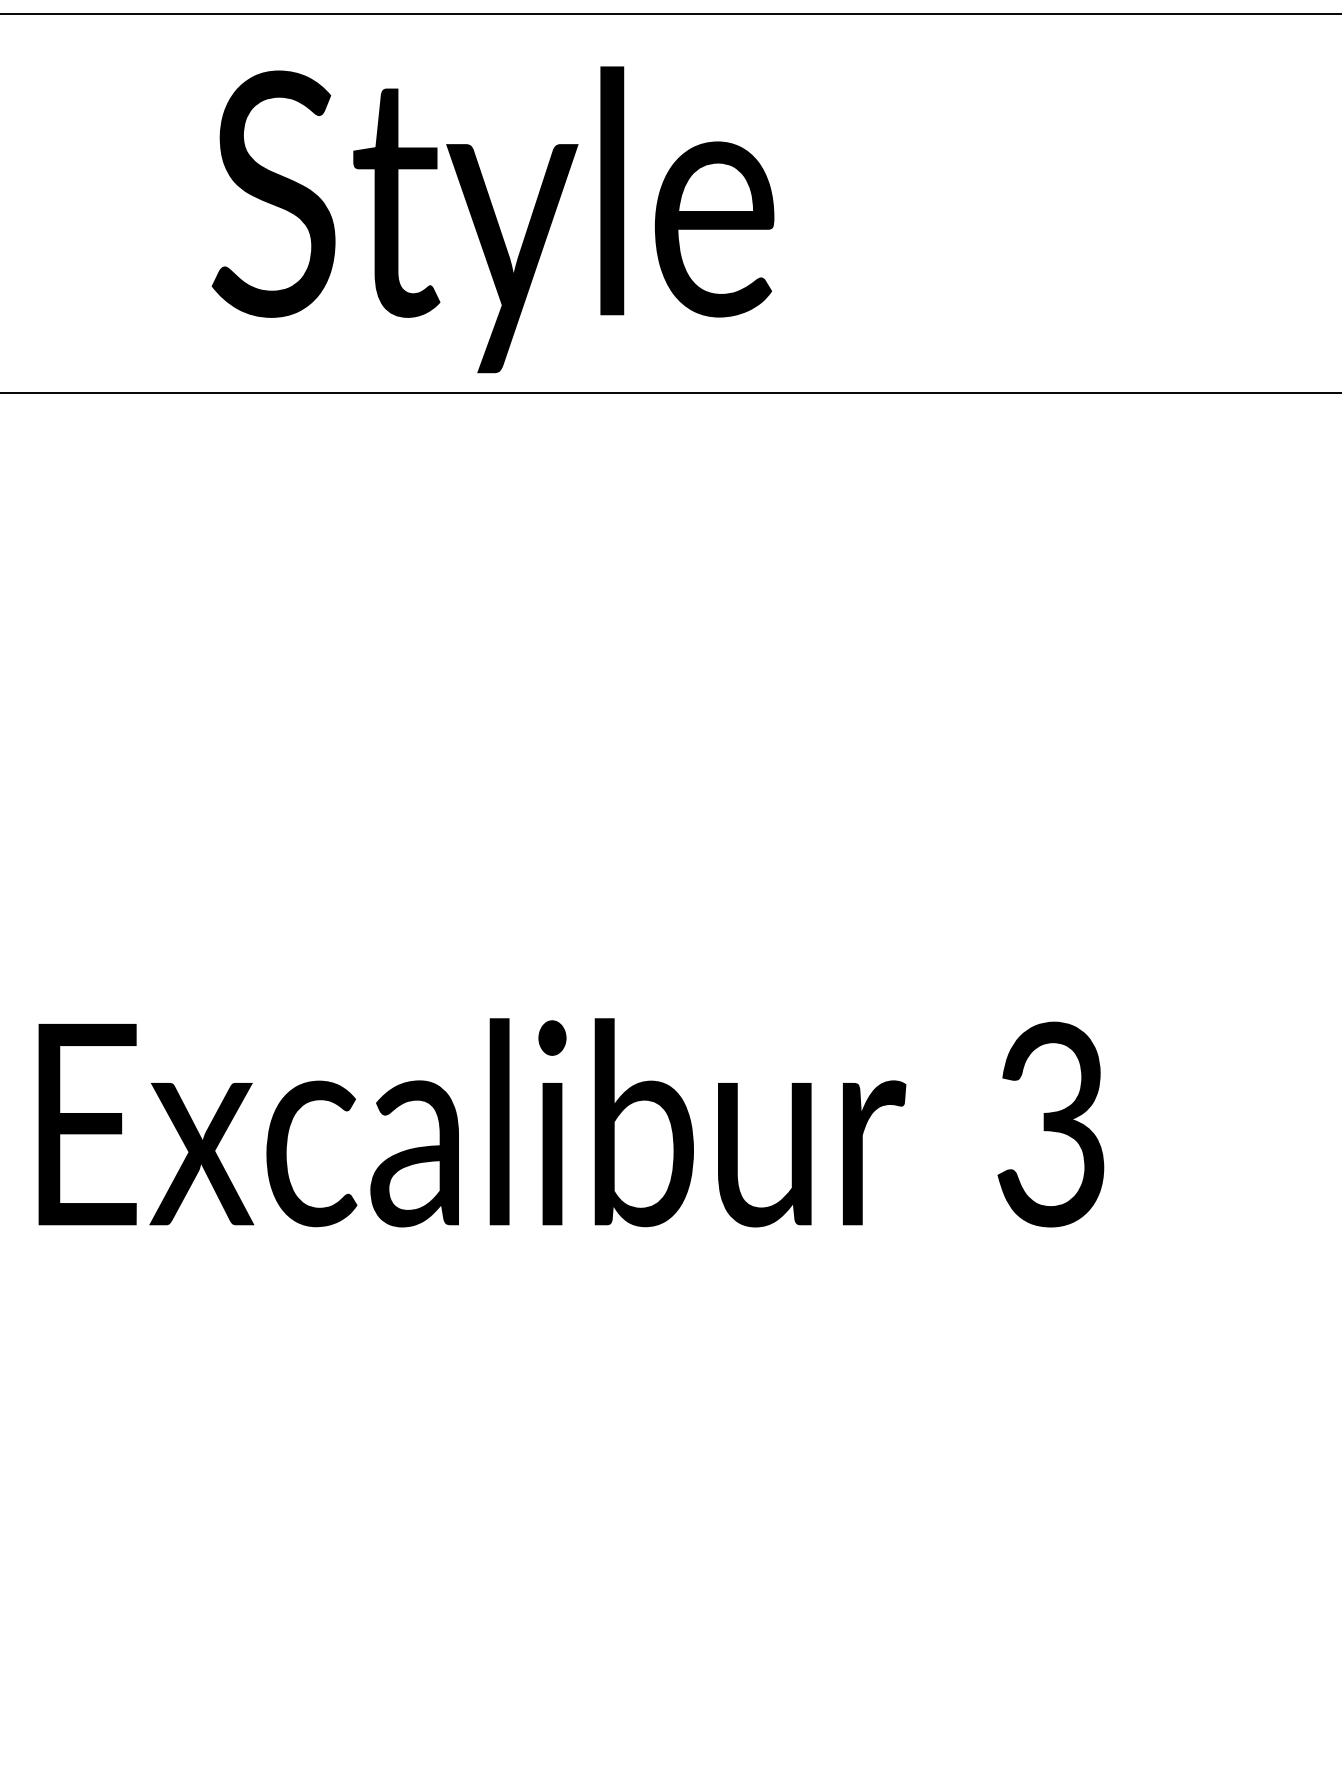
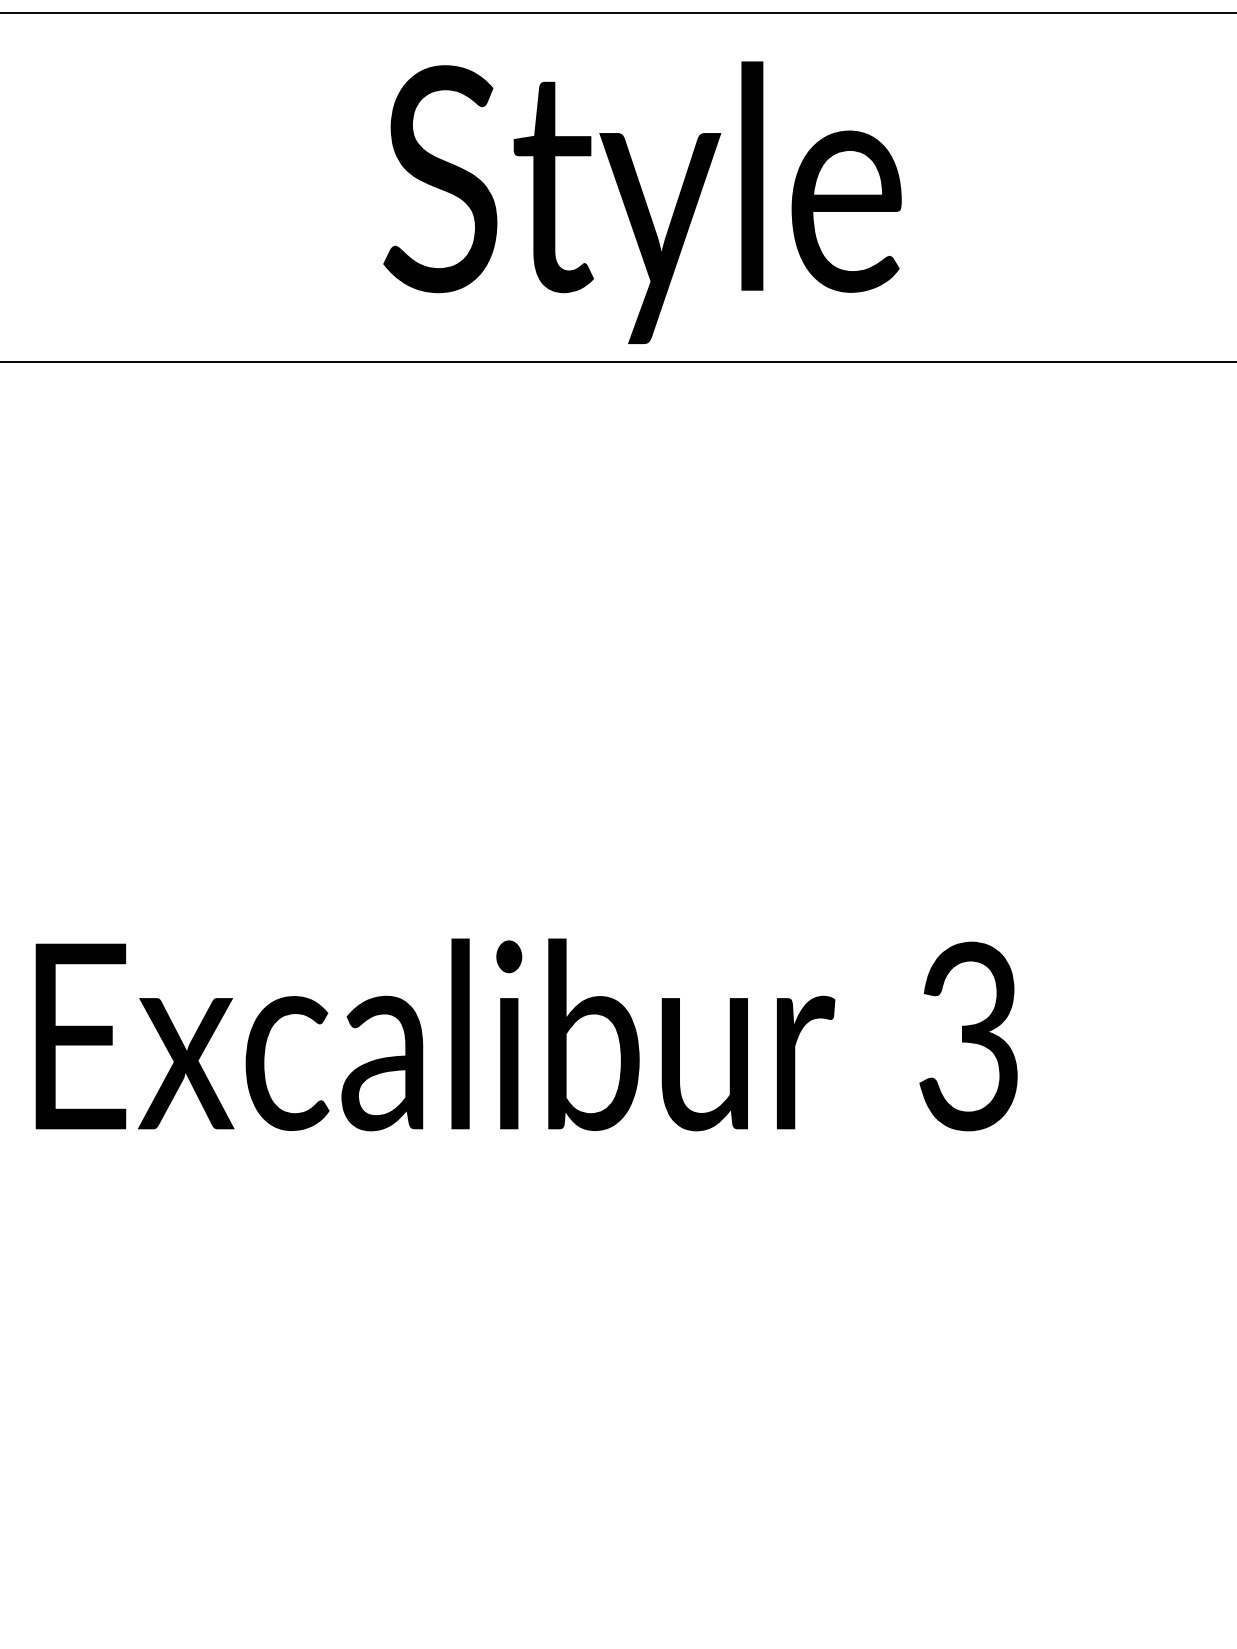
text: (493, 219) -> (642, 202), moved

